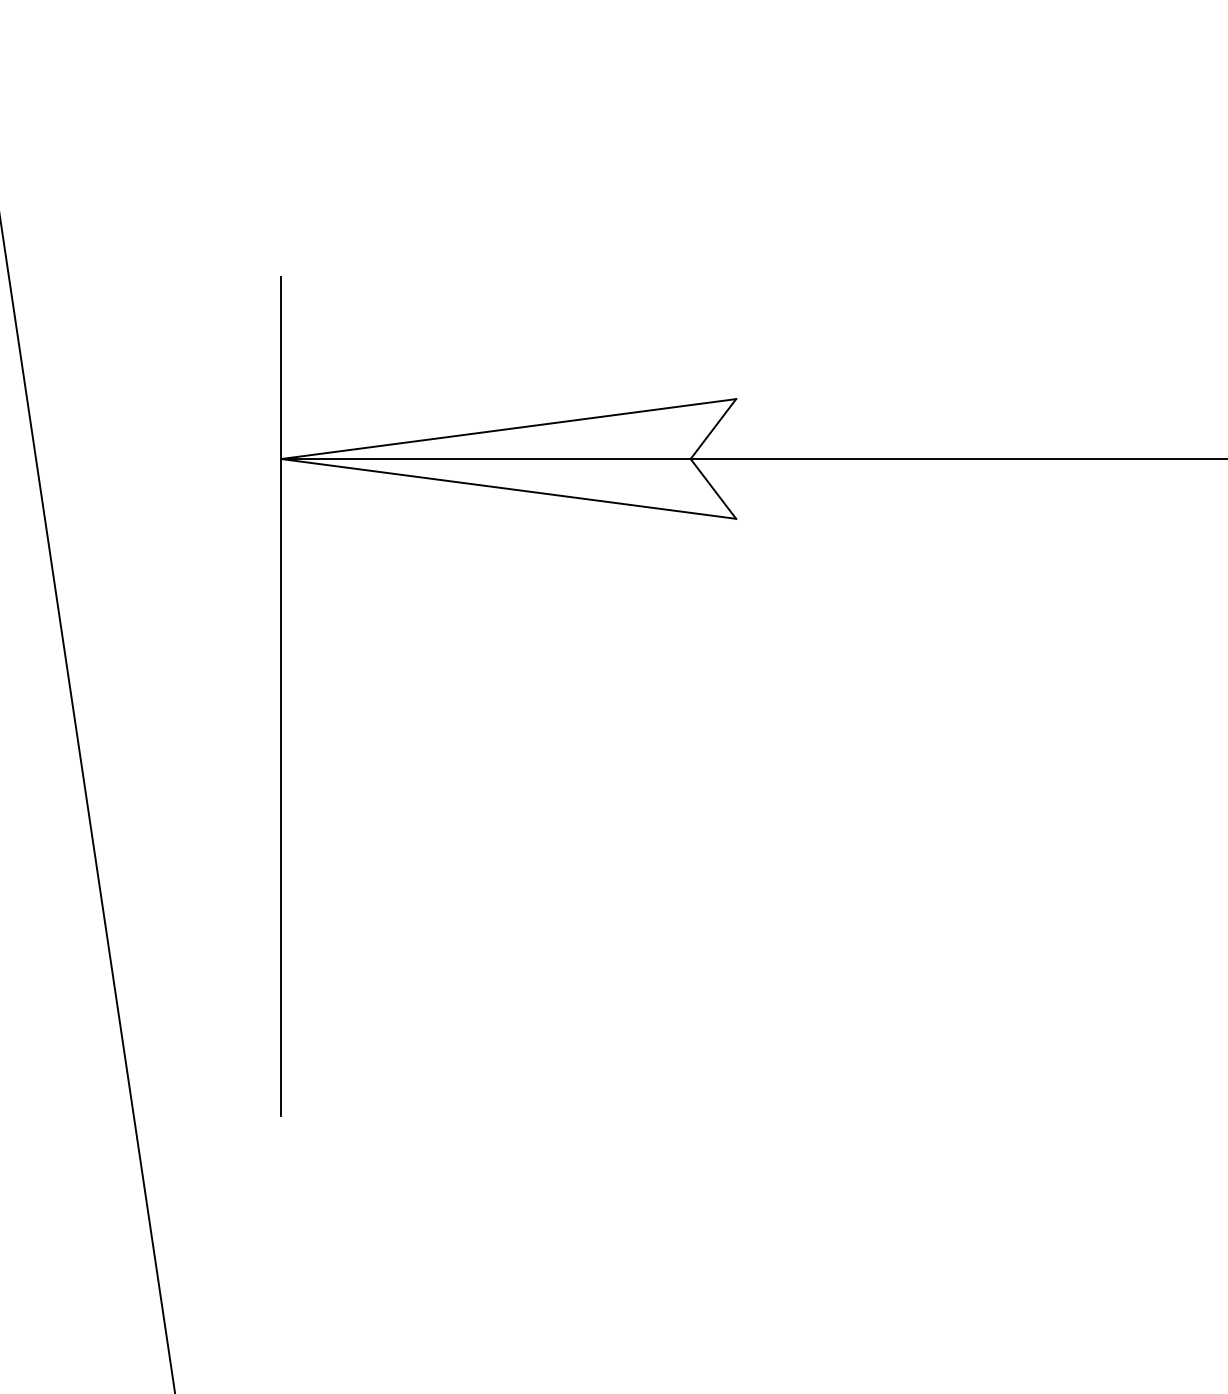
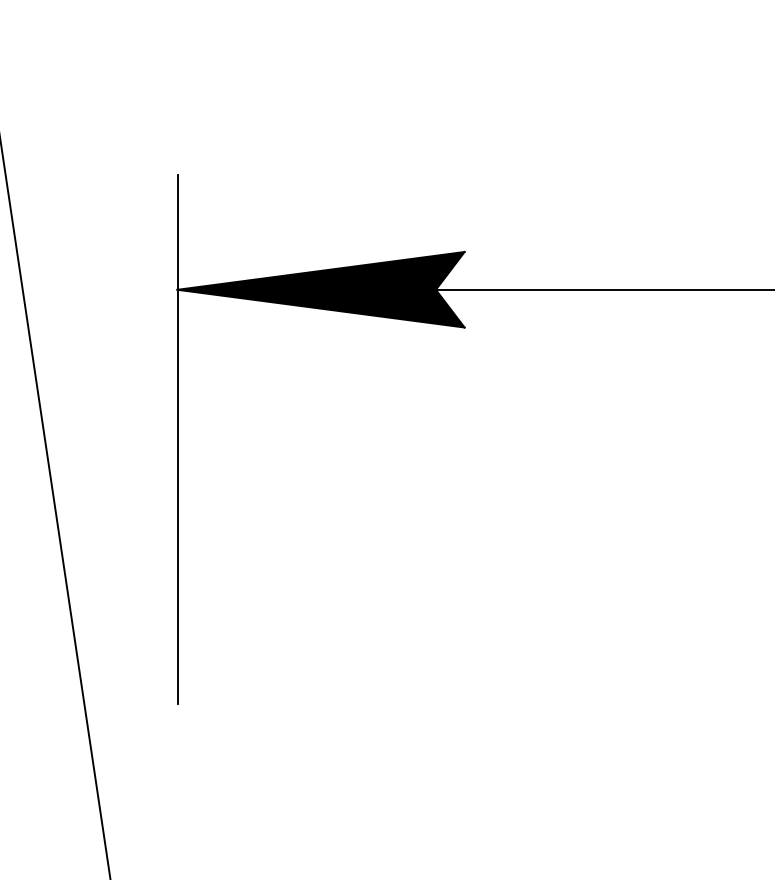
fill: (507, 458) -> (320, 289), added

